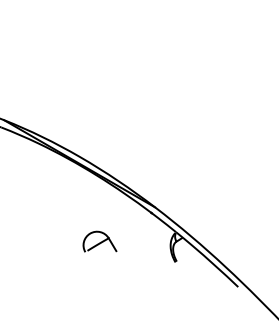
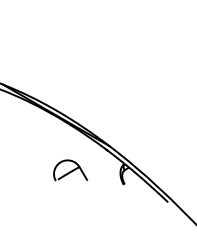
part: (99, 241) -> (70, 170), size x1.43

